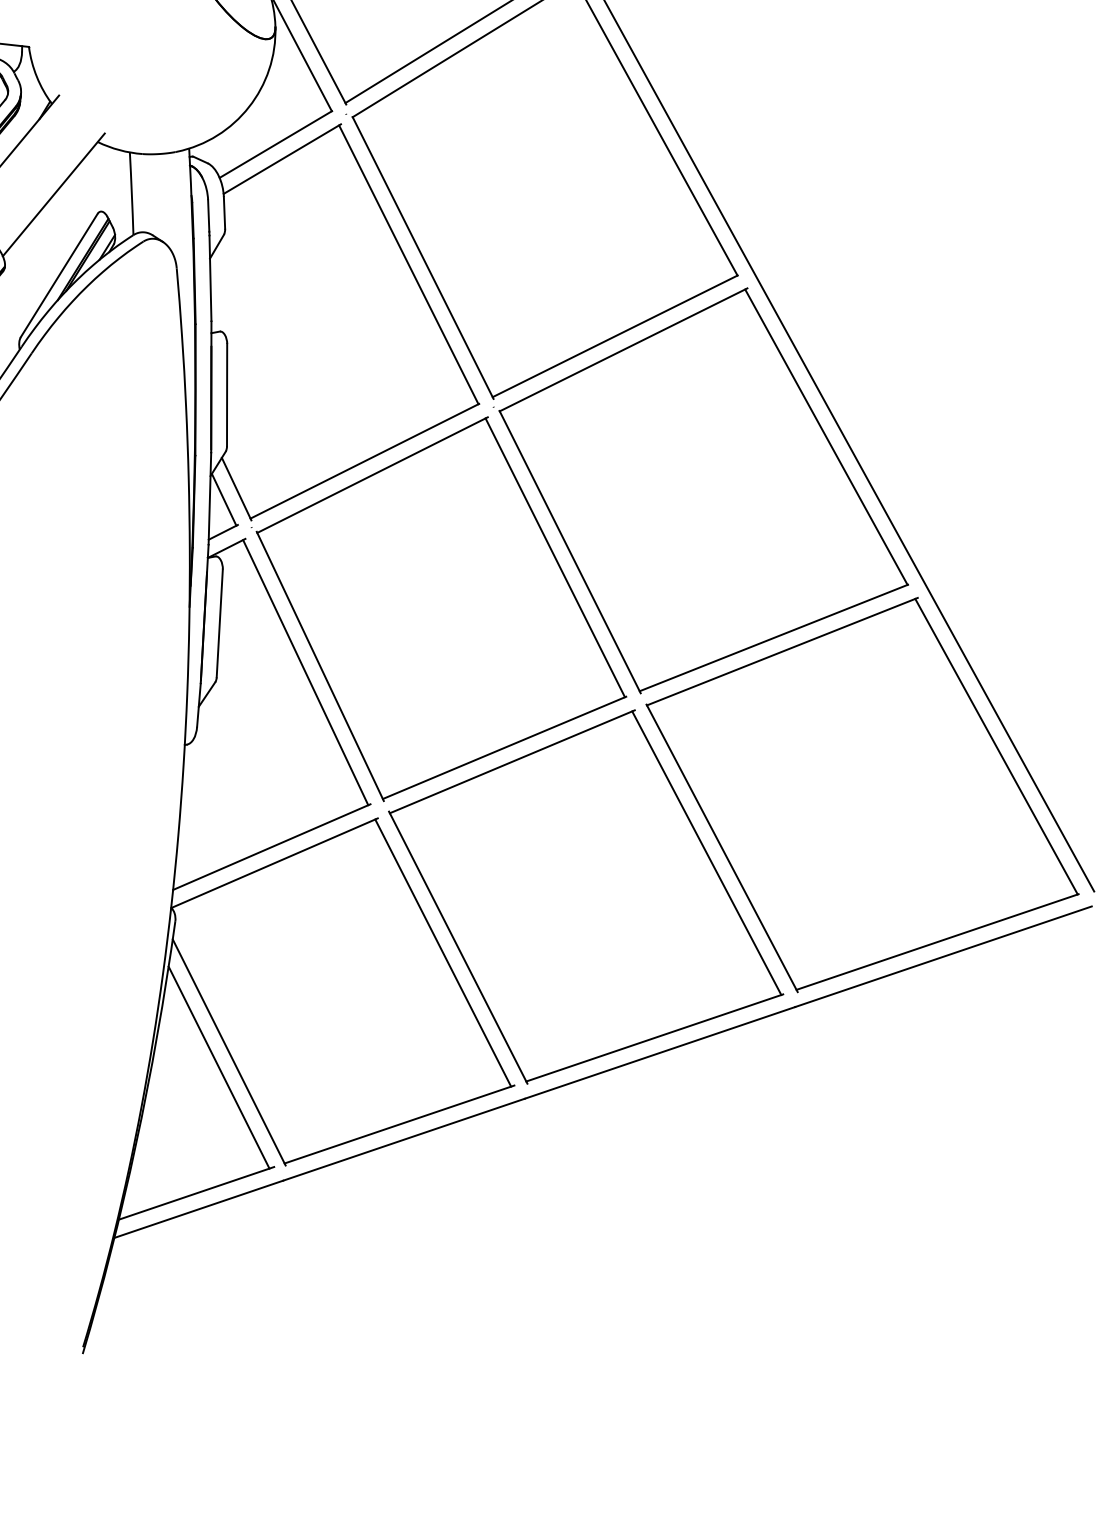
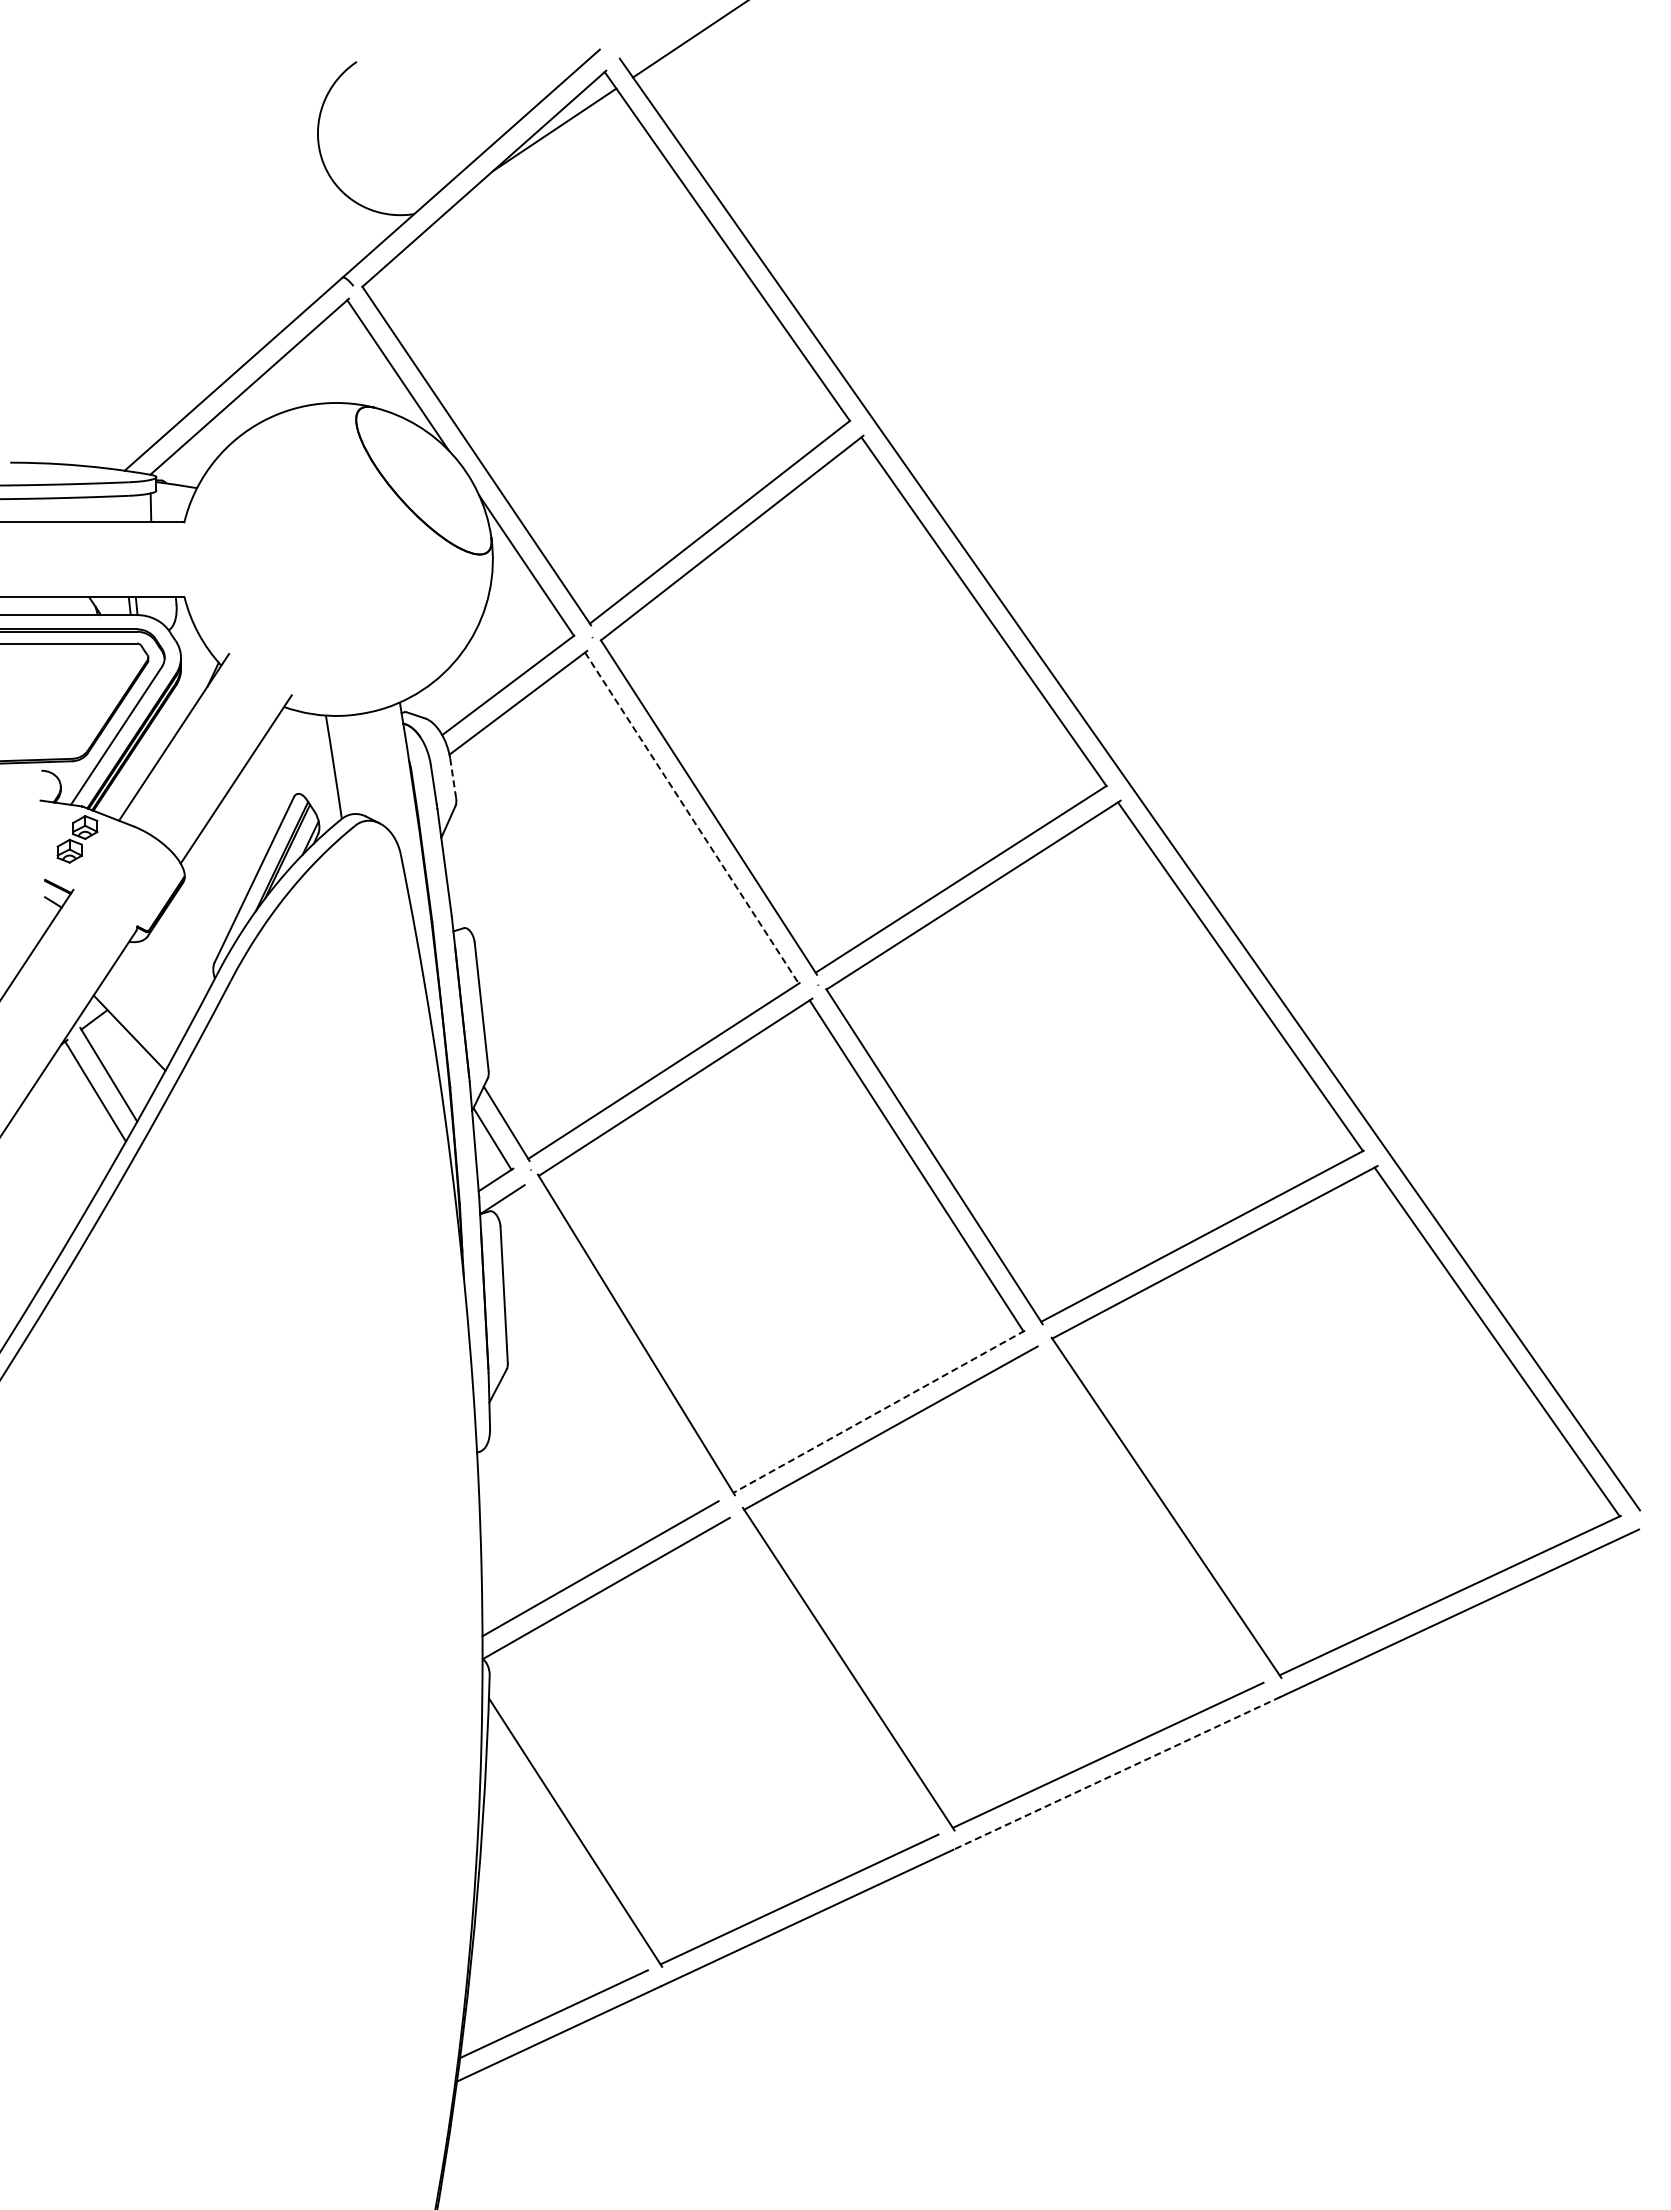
line: (224, 212) -> (453, 778), solid -> dashed
line: (409, 265) -> (692, 818), solid -> dashed
line: (305, 672) -> (618, 1344), removed
line: (504, 747) -> (879, 1411), solid -> dashed
line: (706, 852) -> (1147, 1515), removed
line: (443, 952) -> (830, 1677), removed
line: (659, 1052) -> (1116, 1773), solid -> dashed
line: (218, 1067) -> (564, 1852), removed

